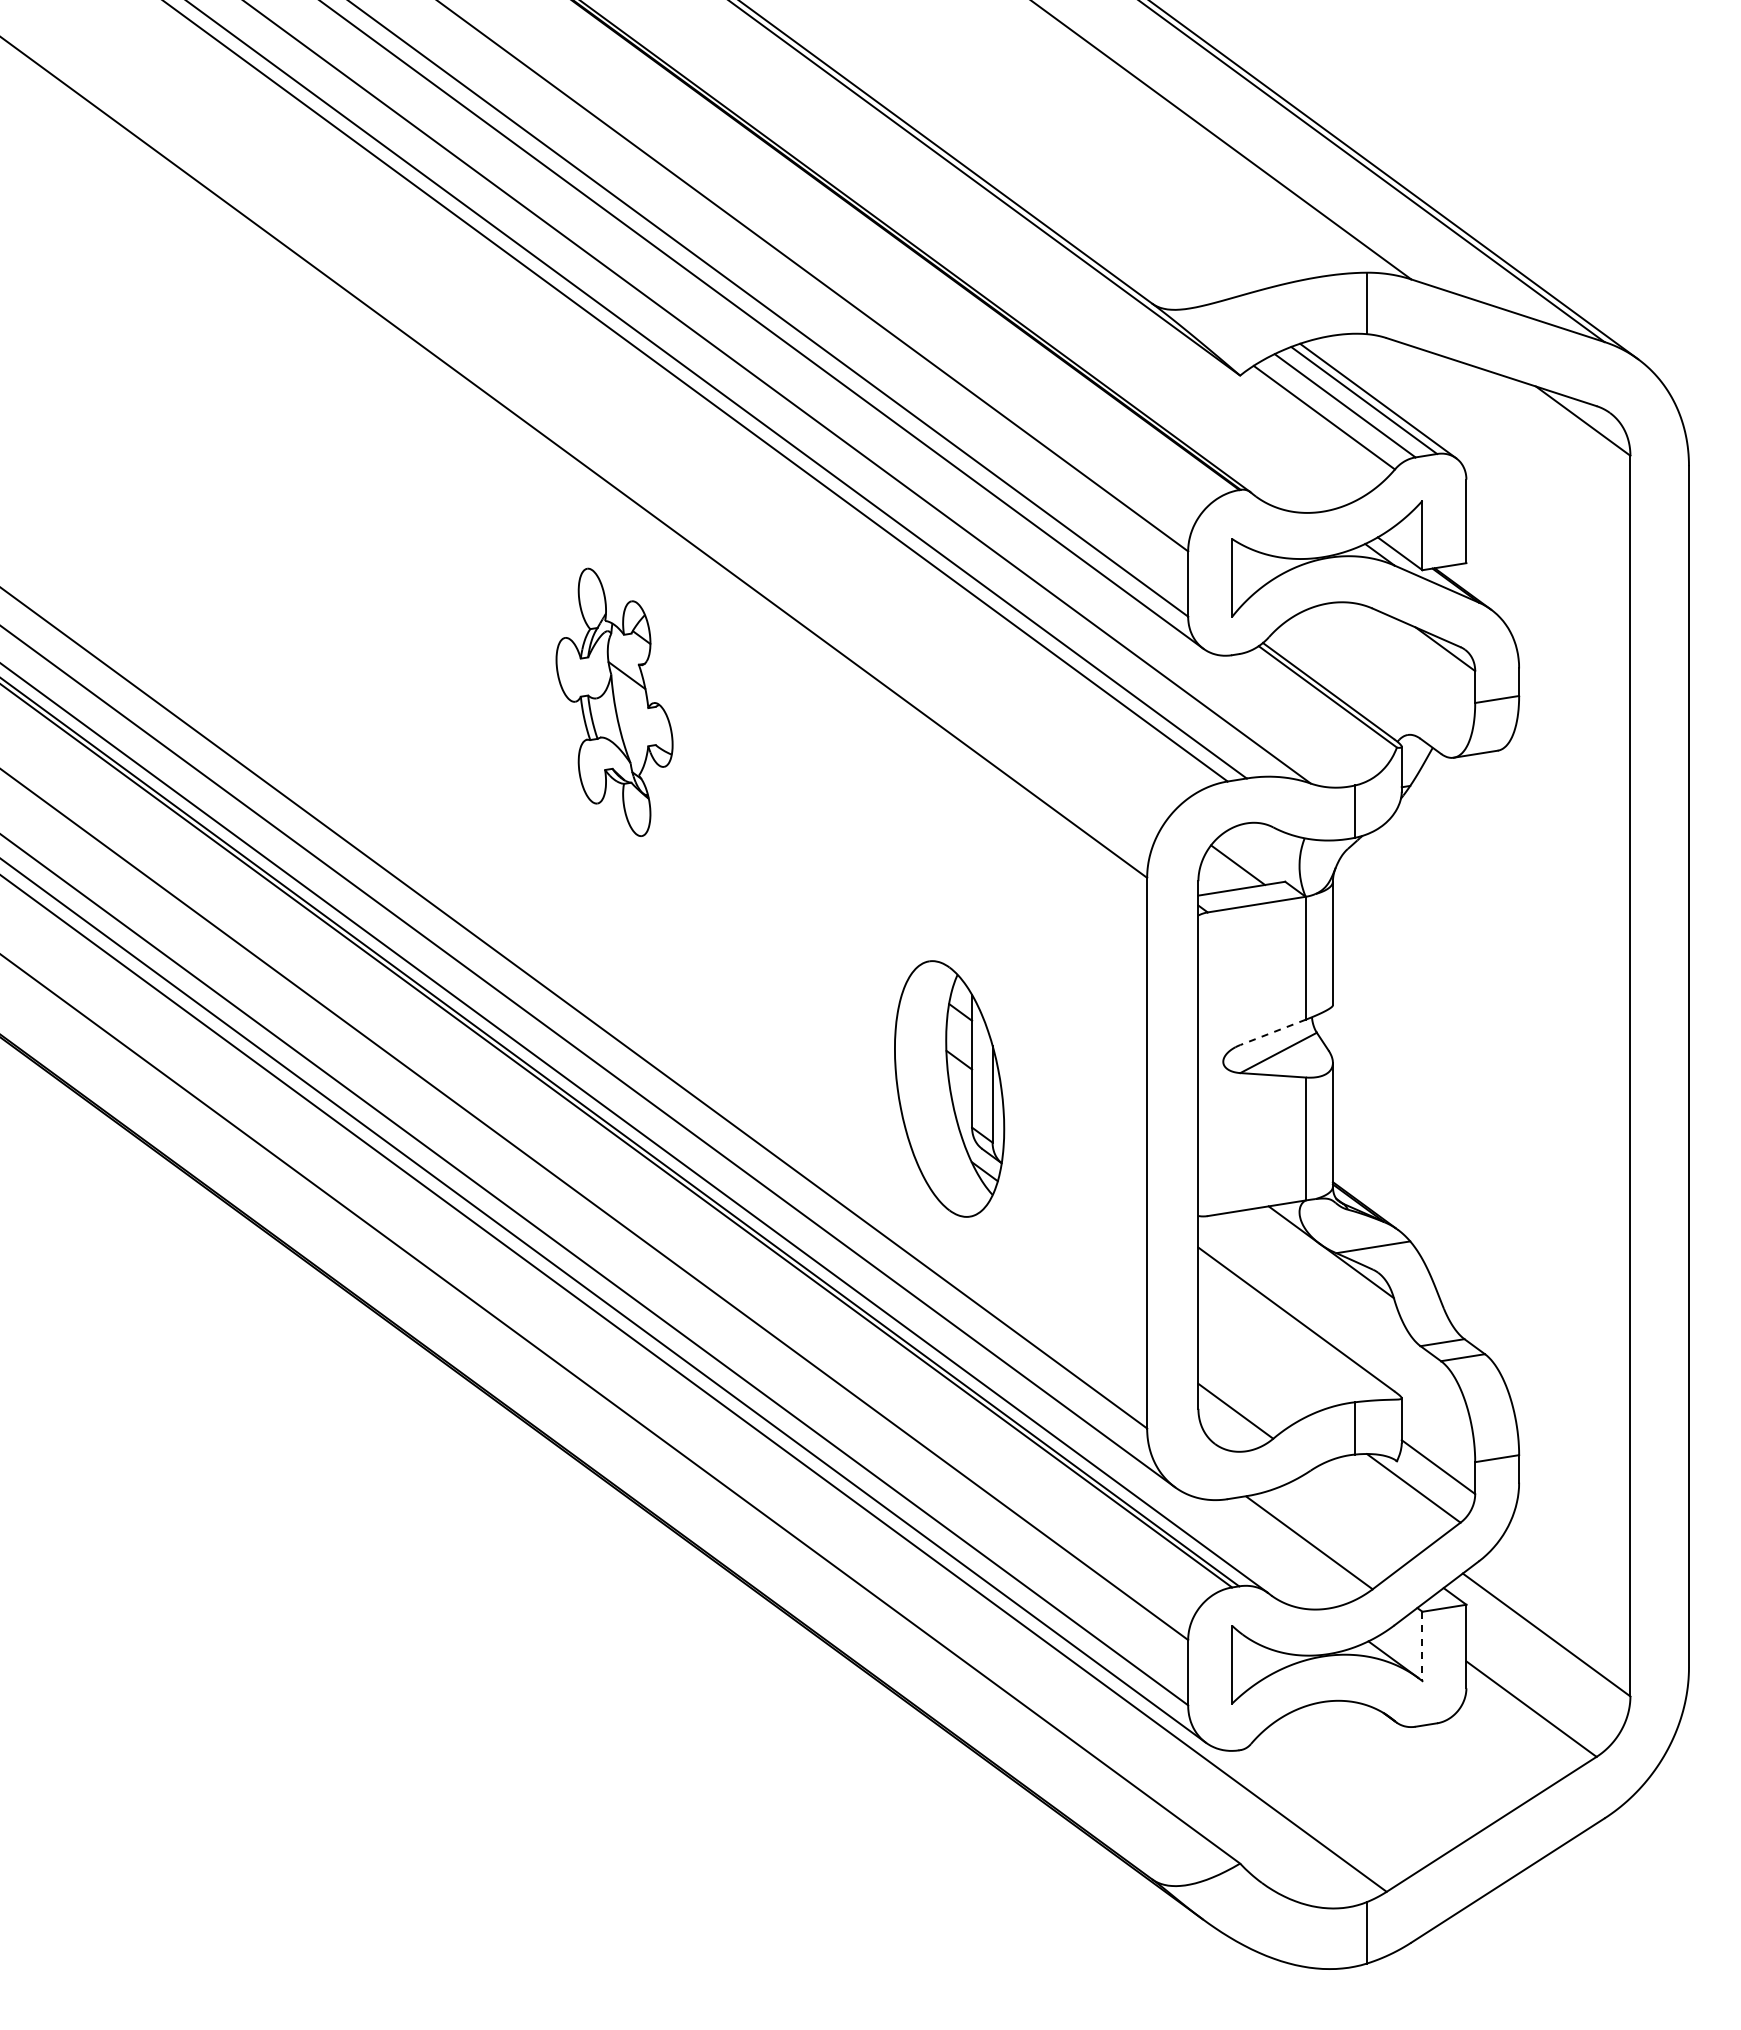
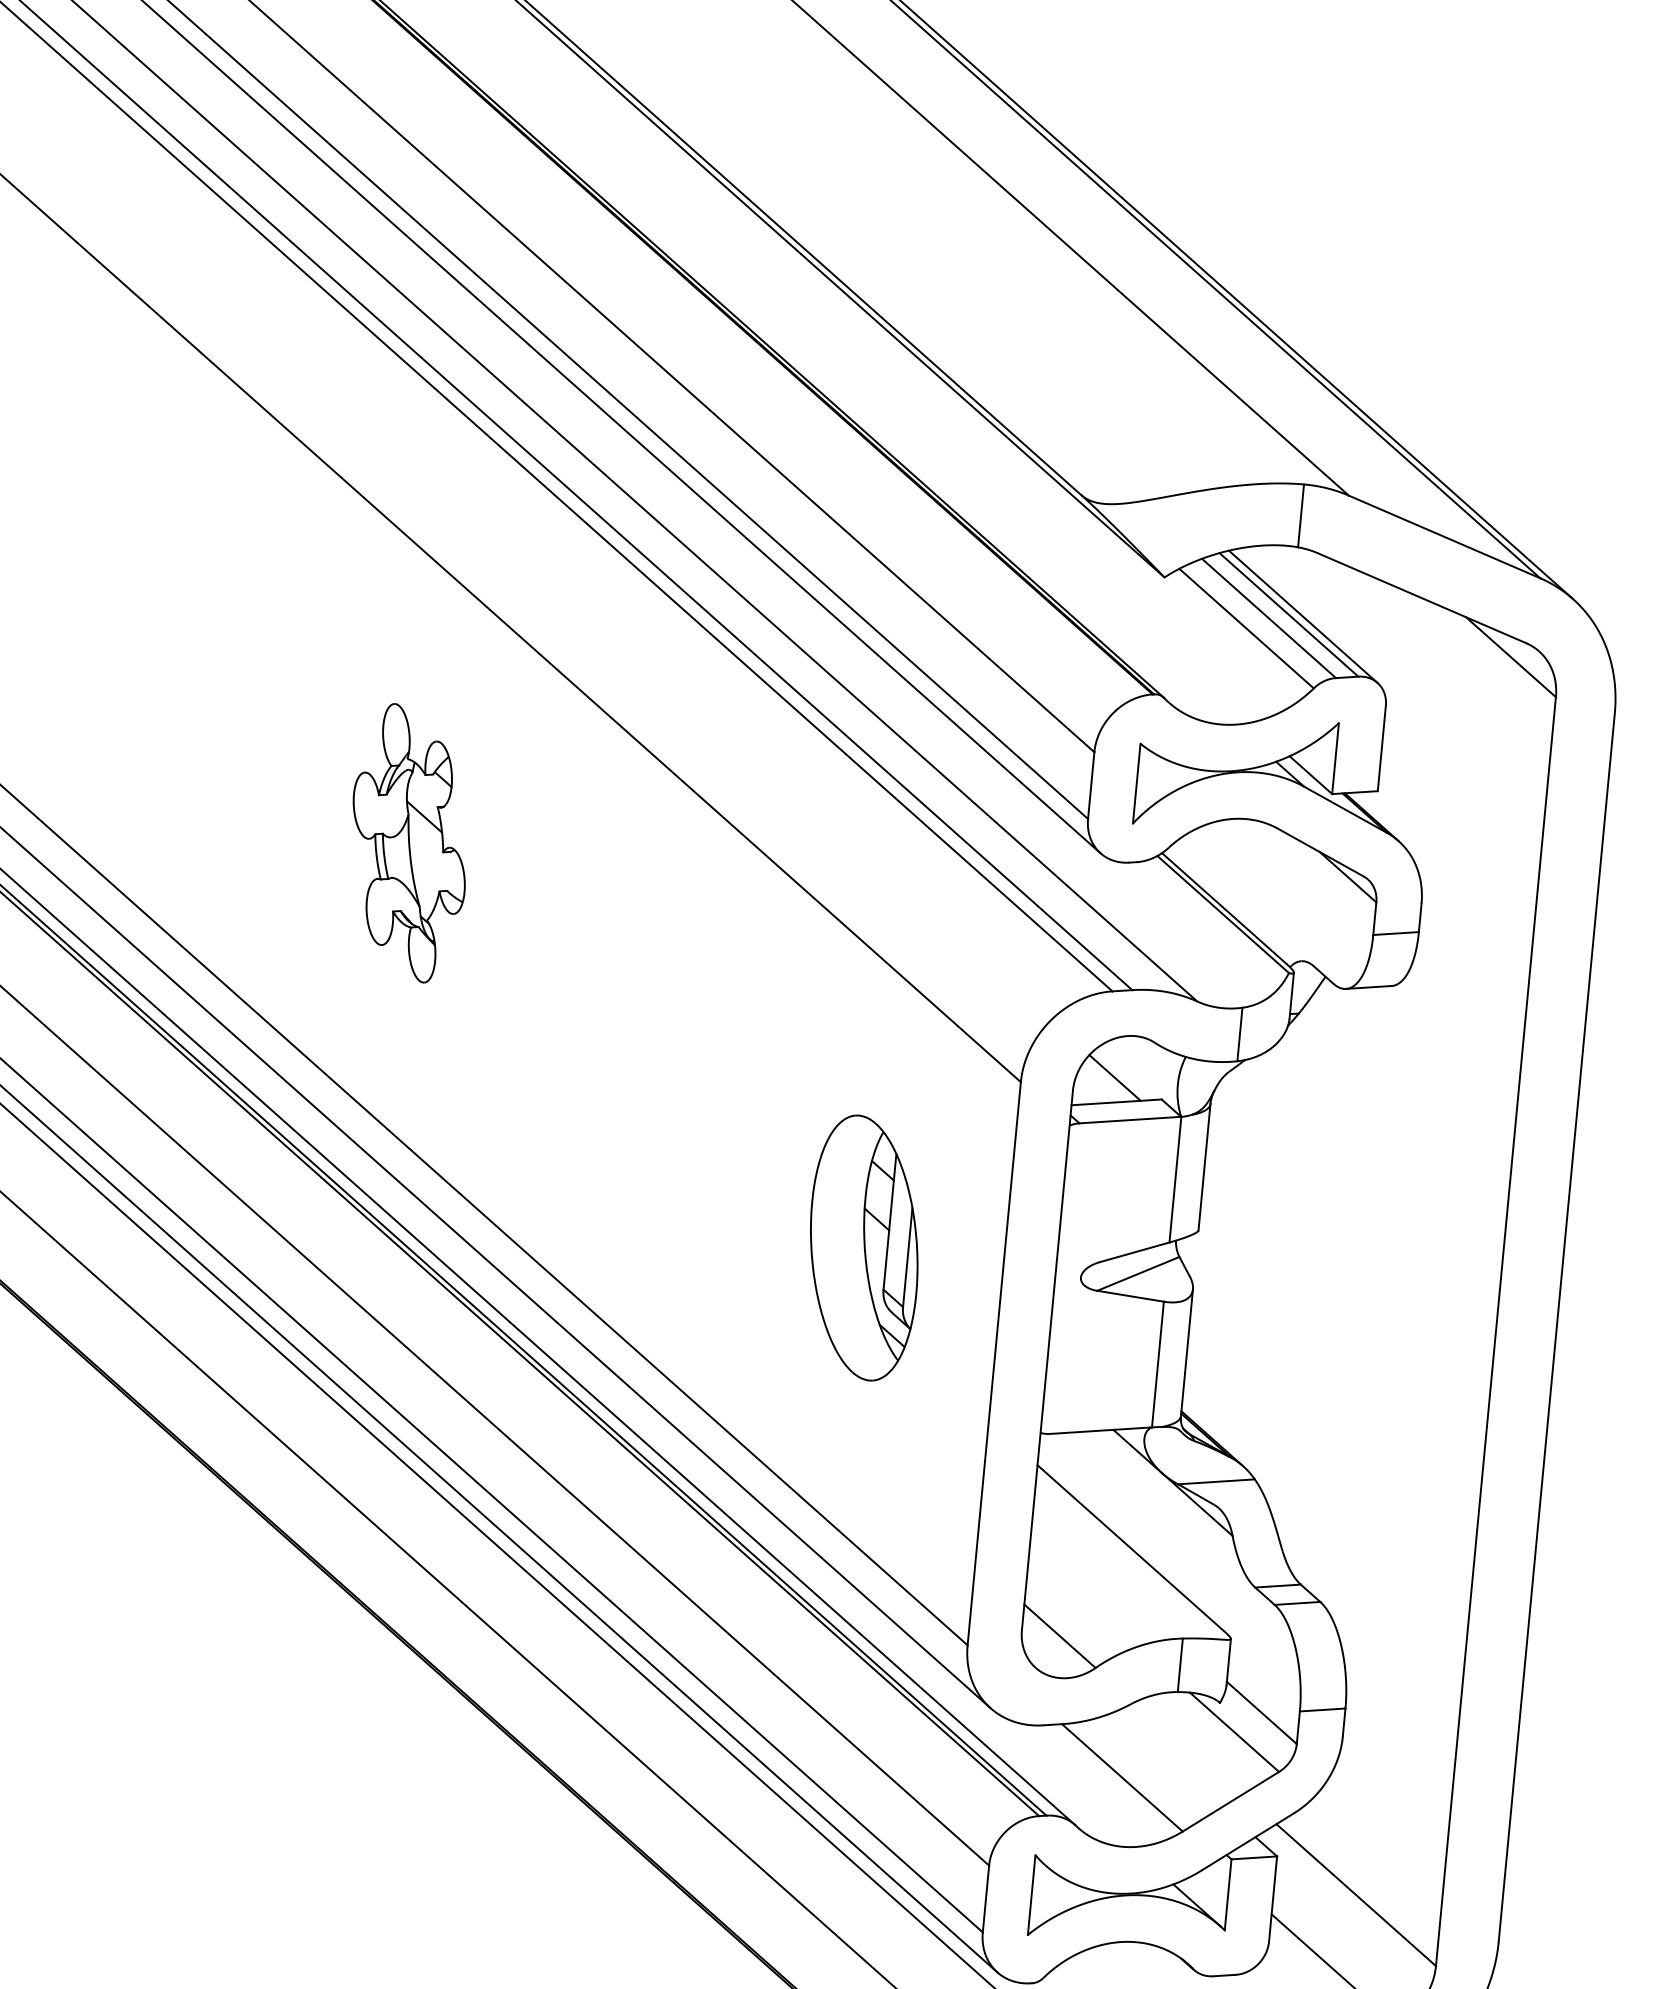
part: (614, 701) -> (409, 842), moved
line: (1272, 1032) -> (1134, 1252), dashed -> solid
part: (949, 1088) -> (864, 1247), moved
line: (1422, 1646) -> (1228, 1894), dashed -> solid

